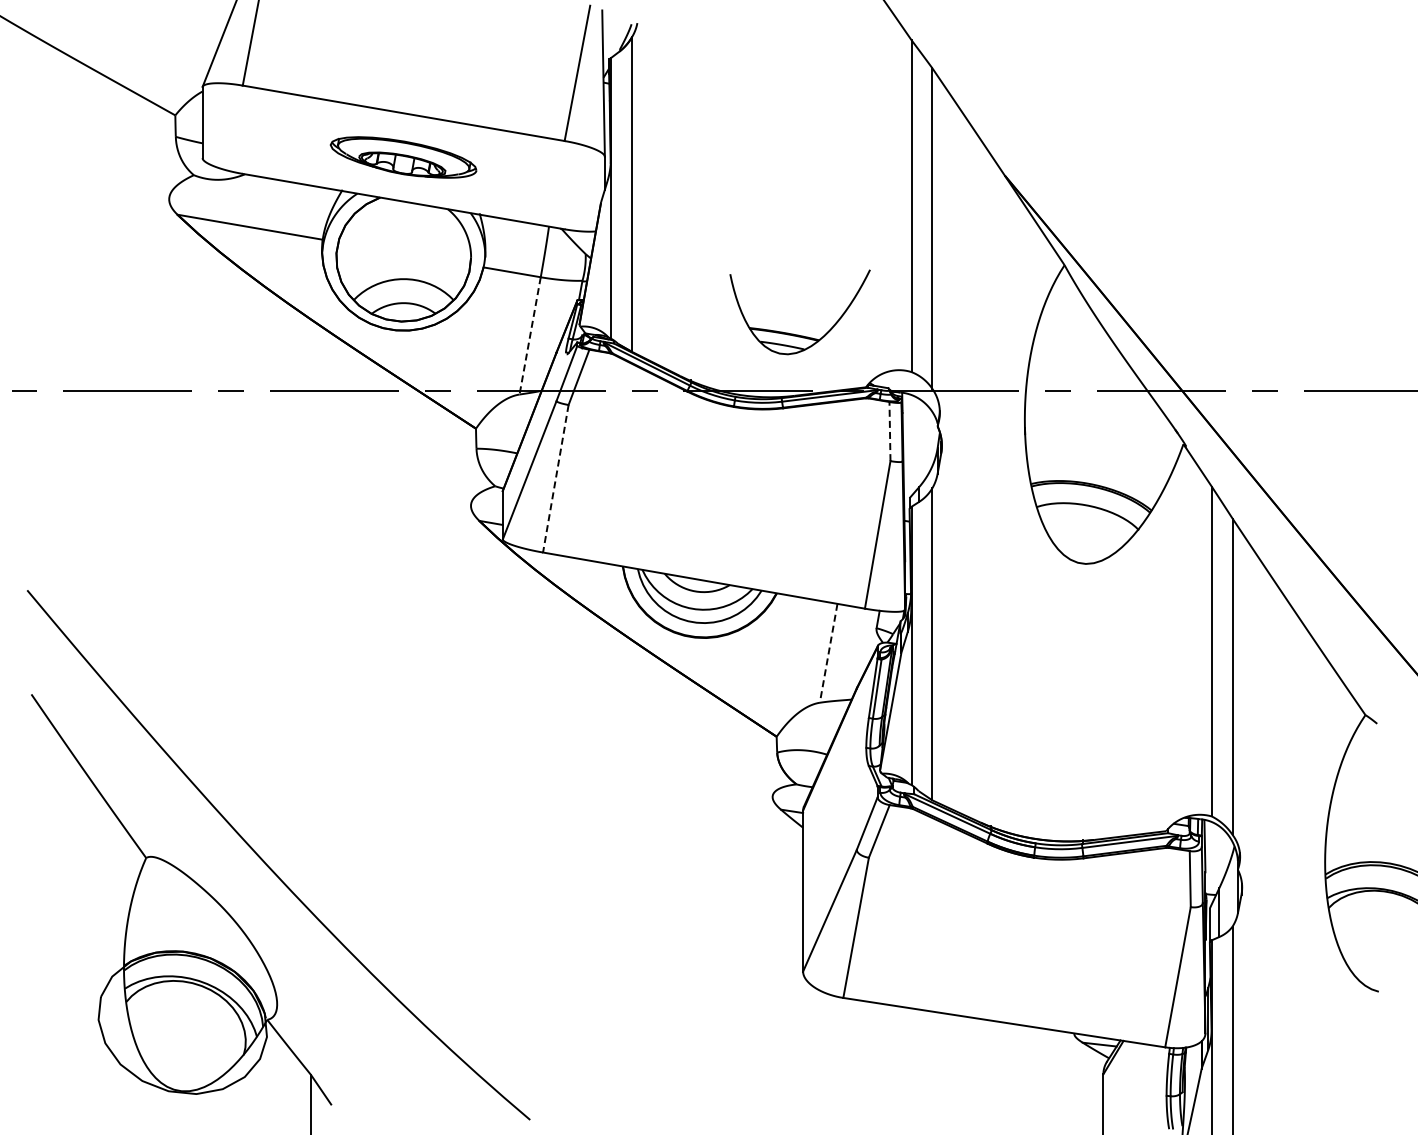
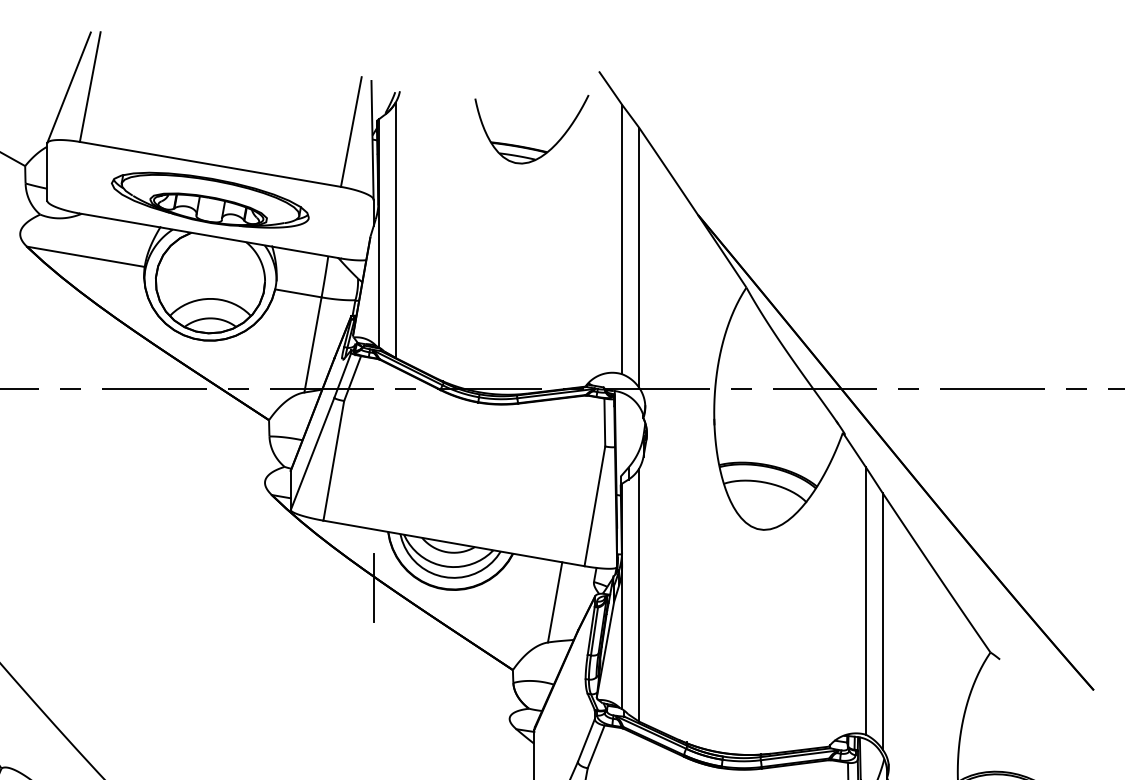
part: (403, 157) -> (210, 200), size x1.67
part: (793, 333) -> (526, 146), moved
line: (530, 335) -> (313, 344), dashed -> solid
line: (889, 431) -> (604, 422), dashed -> solid
line: (555, 478) -> (333, 460), dashed -> solid
line: (604, 635) -> (373, 587), added
line: (828, 653) -> (554, 602), dashed -> solid

